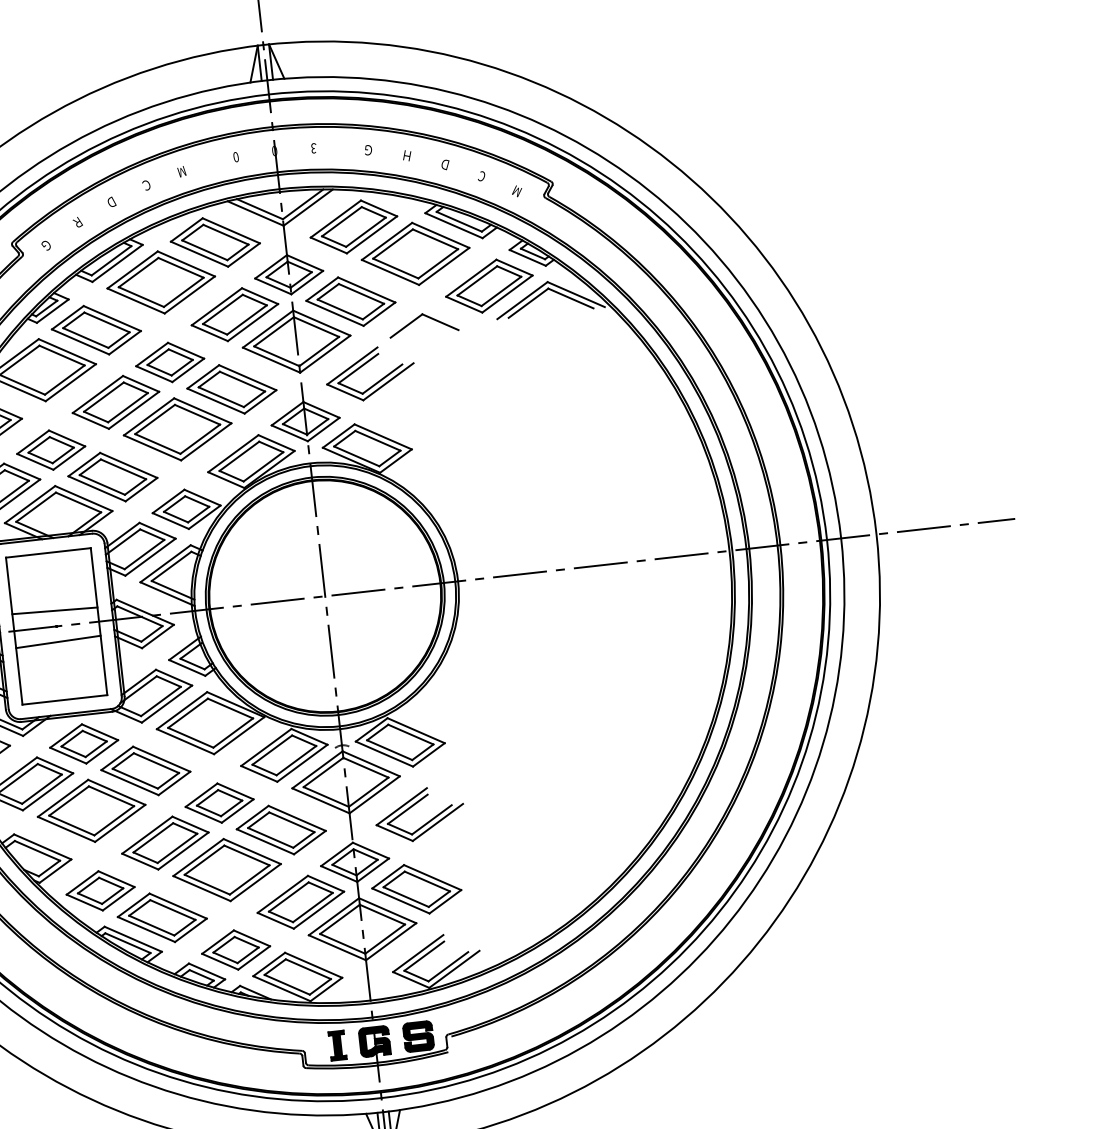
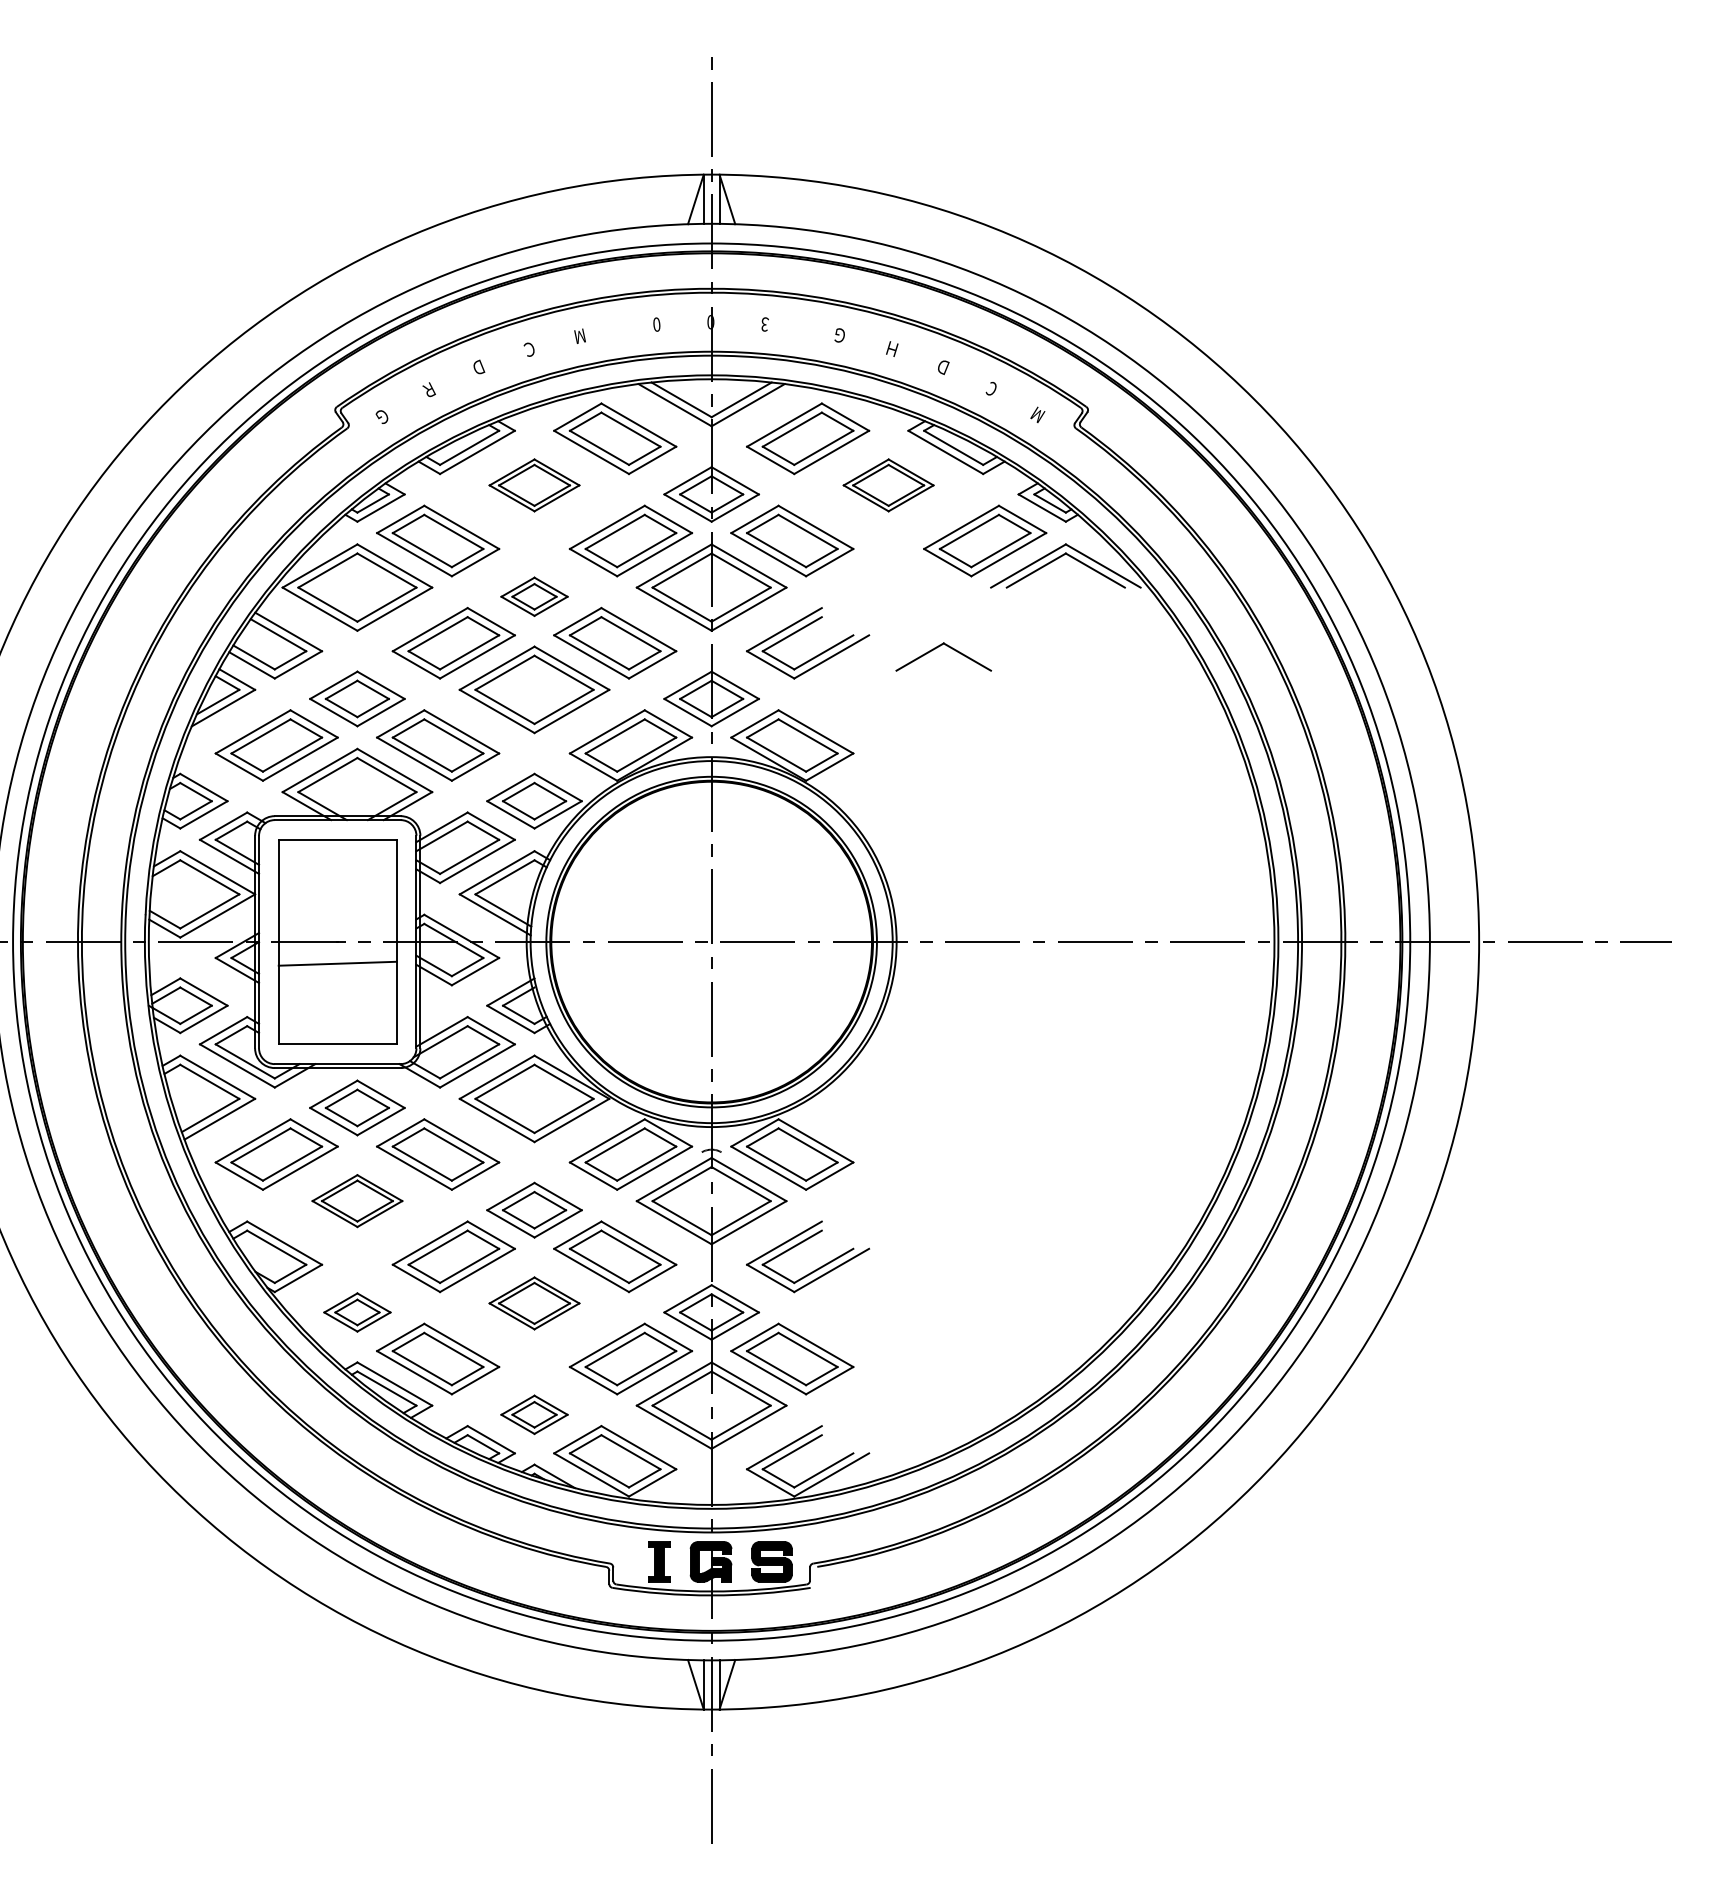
part: (415, 254) -> (888, 485), size x0.6
part: (161, 282) -> (534, 485), size x0.6
part: (418, 318) -> (937, 648), moved
part: (170, 362) -> (534, 596), size x0.7
line: (54, 610) -> (337, 920), removed
part: (91, 810) -> (357, 1200), size x0.6
part: (227, 870) -> (534, 1303), size x0.6
part: (100, 890) -> (357, 1312), size x0.7
part: (236, 949) -> (534, 1414), size x0.7

